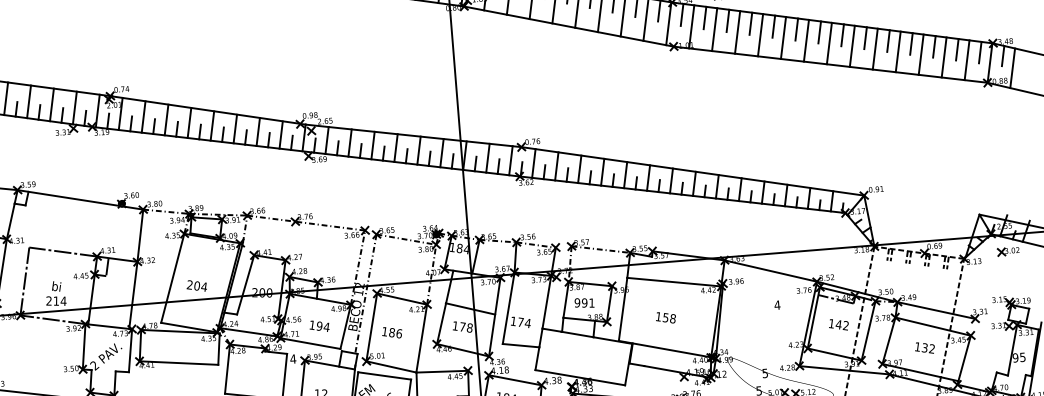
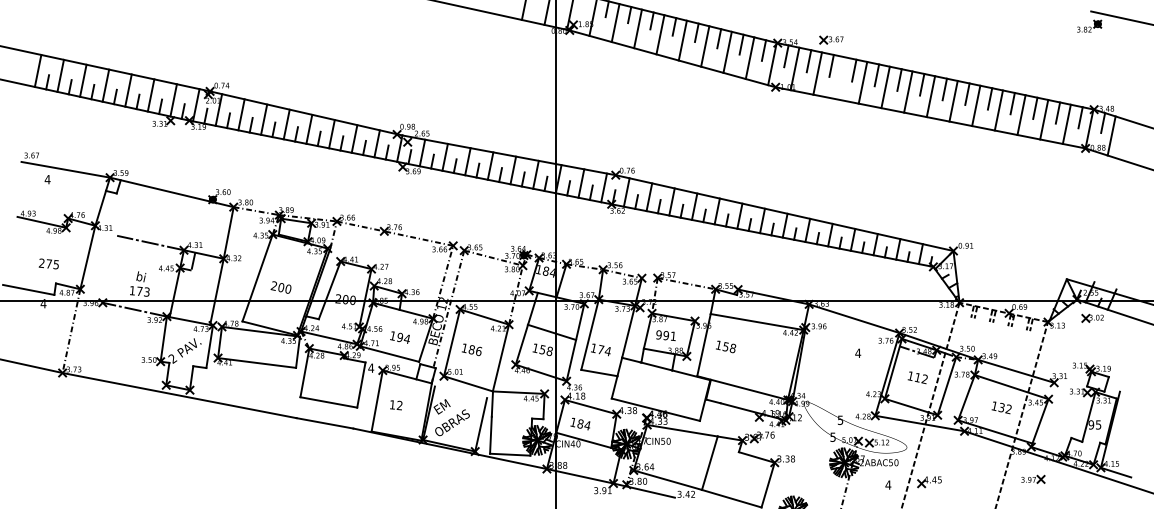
line: (737, 32) -> (840, 78), removed
line: (24, 280) -> (109, 268), removed
text: (204, 286) -> (288, 288), 204 -> 200
text: (56, 301) -> (139, 291), 214 -> 173
text: (666, 317) -> (726, 346), moved
text: (838, 324) -> (917, 377), 142 -> 112
text: (462, 326) -> (542, 349), 178 -> 158
line: (384, 376) -> (460, 392), removed

